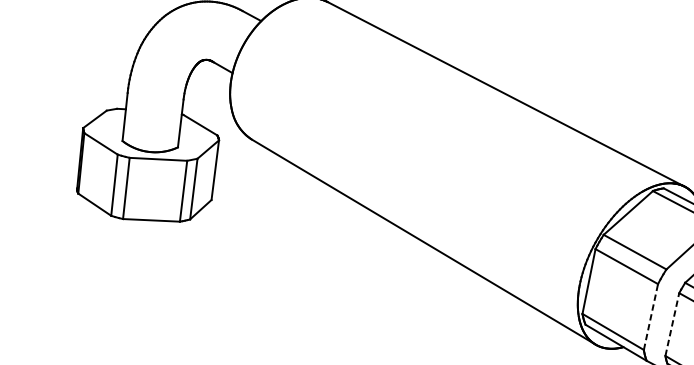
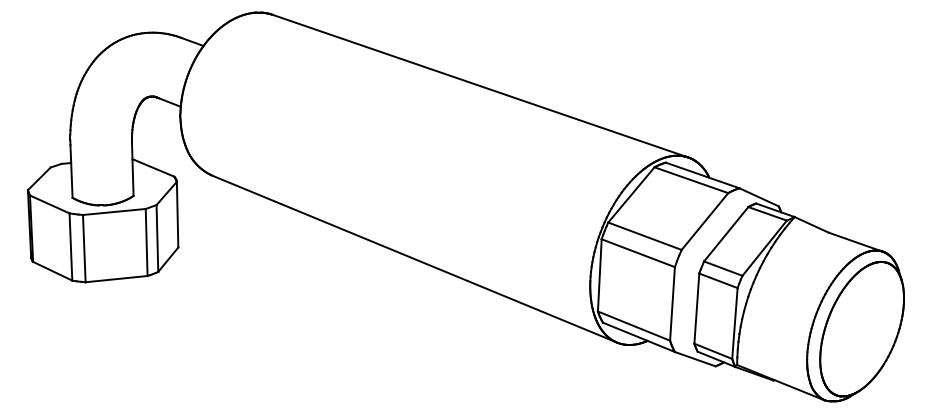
line: (650, 316) -> (672, 303), dashed -> solid
line: (672, 324) -> (696, 308), dashed -> solid

